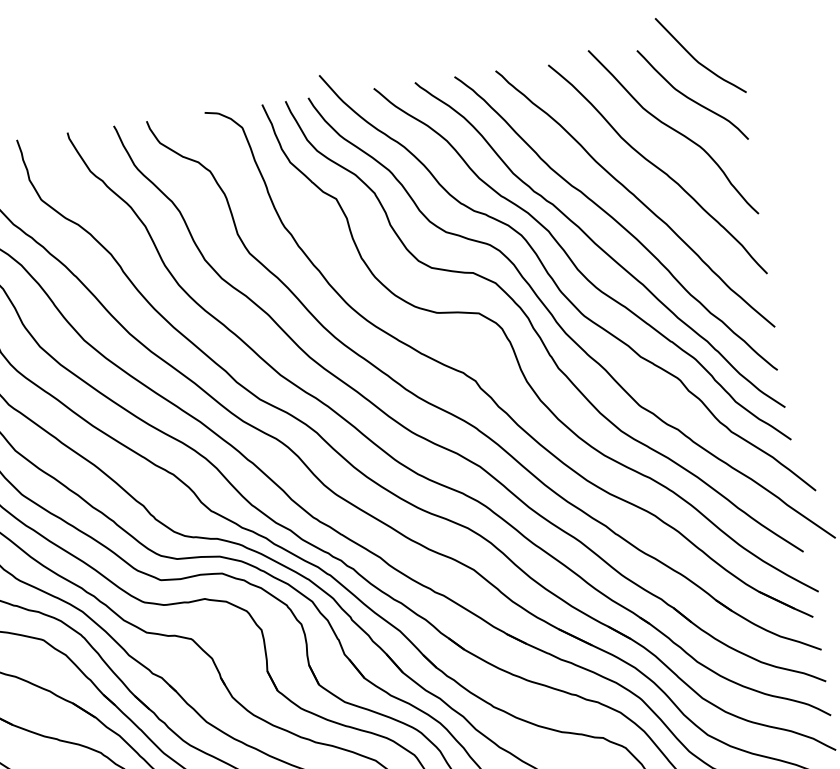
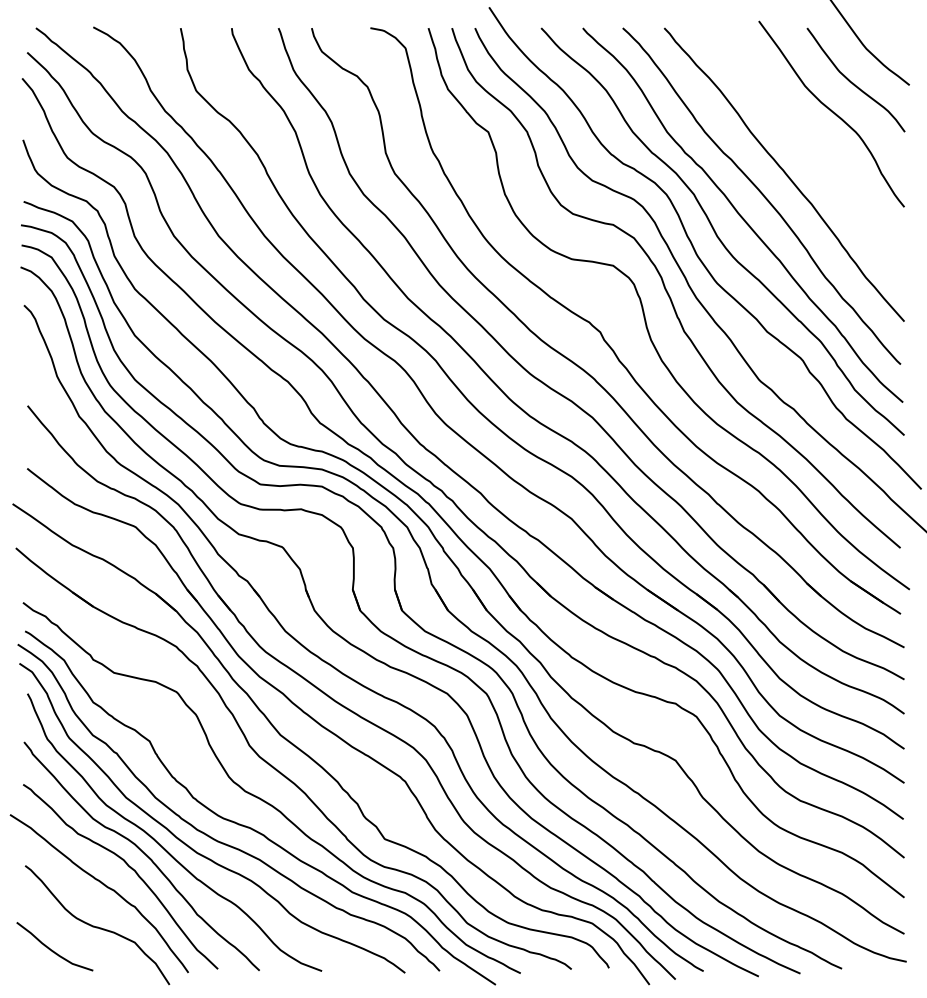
curve: (657, 168) -> (810, 147), removed

